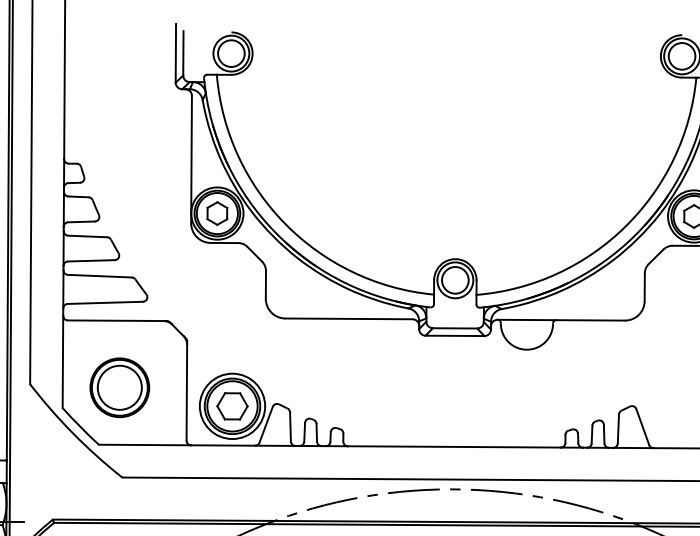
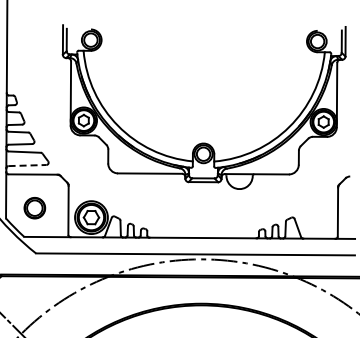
line: (105, 302) -> (27, 165), solid -> dashed
part: (119, 386) -> (34, 207), size x0.7

